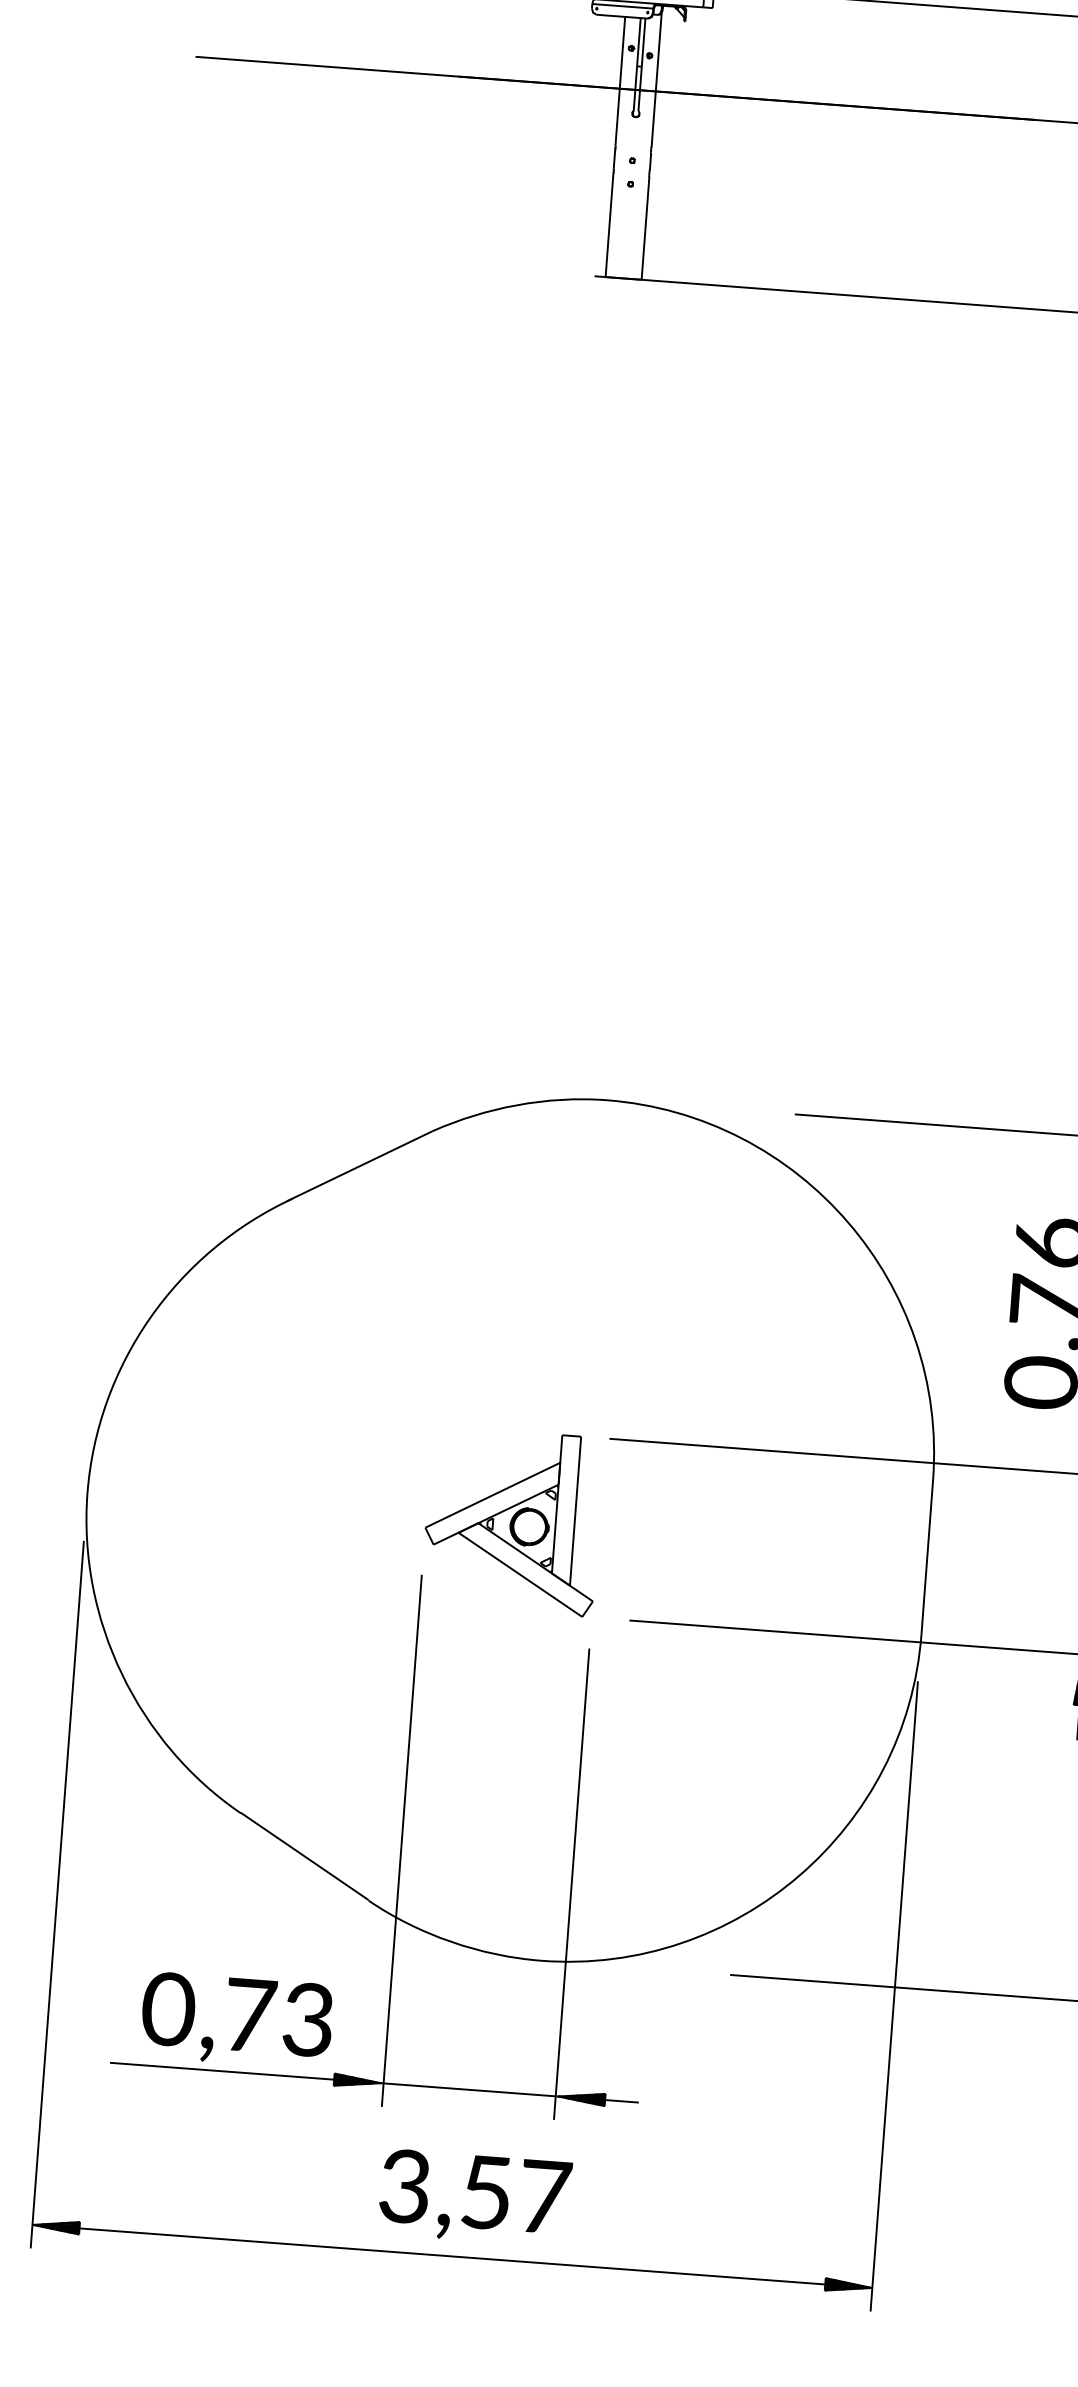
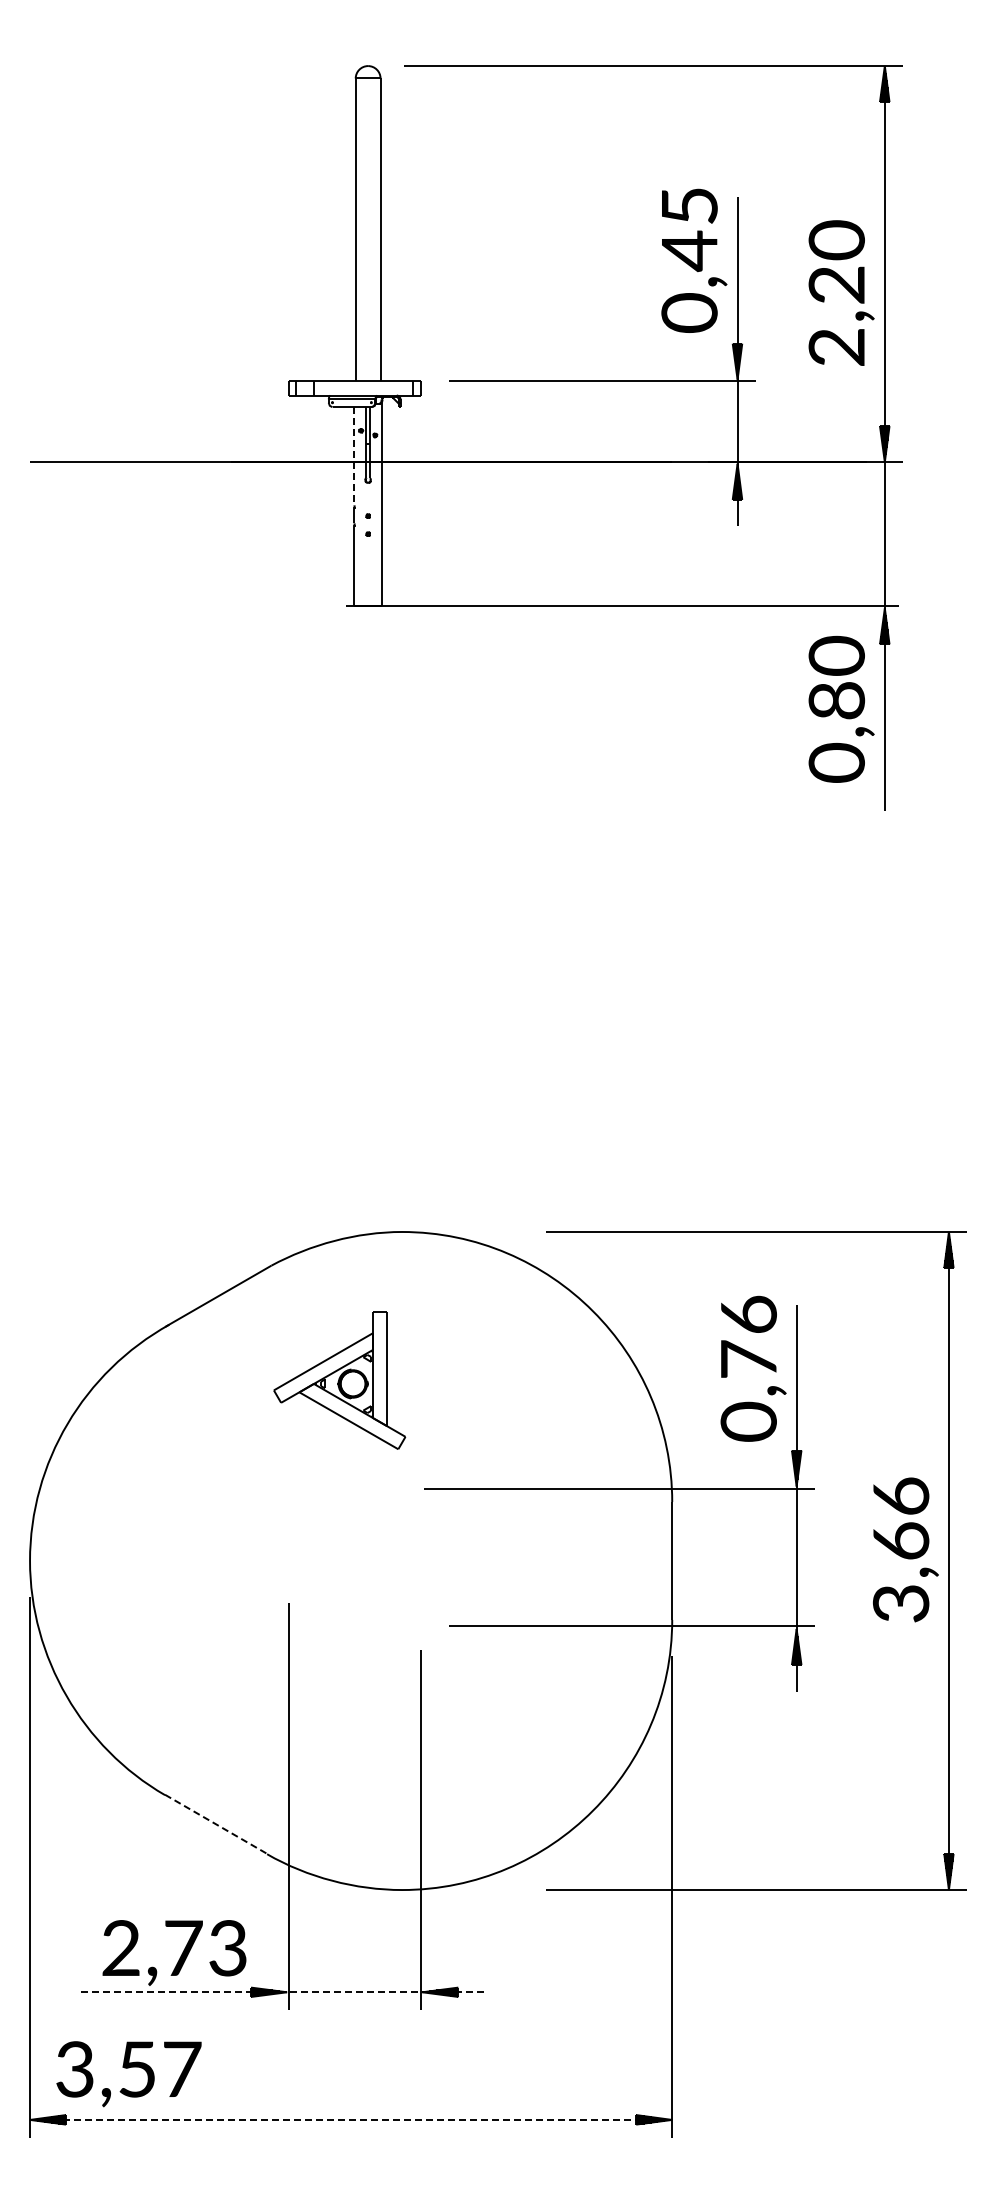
line: (620, 81) -> (354, 456), solid -> dashed
part: (512, 1521) -> (339, 1380), moved
line: (305, 1856) -> (216, 1824), solid -> dashed
text: (168, 2009) -> (121, 1948), 0,73 -> 2,73
line: (373, 2082) -> (281, 1992), solid -> dashed
text: (474, 2198) -> (128, 2074), moved
line: (452, 2255) -> (351, 2119), solid -> dashed

